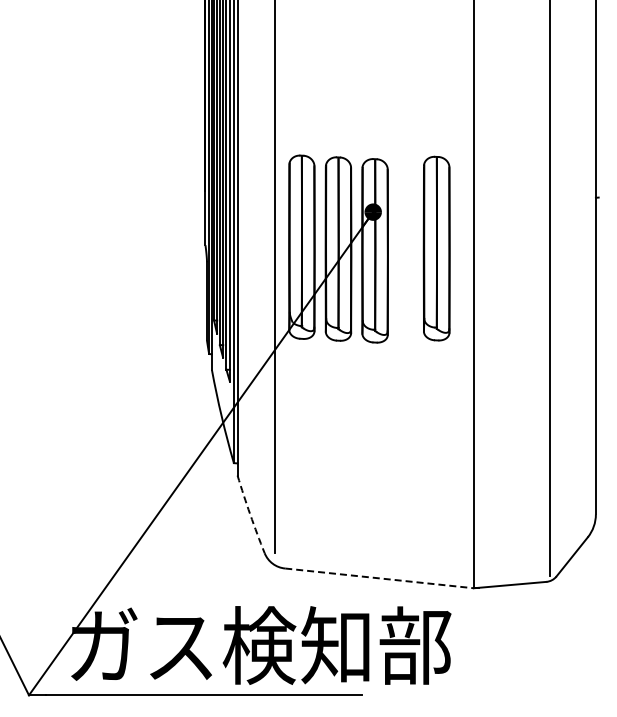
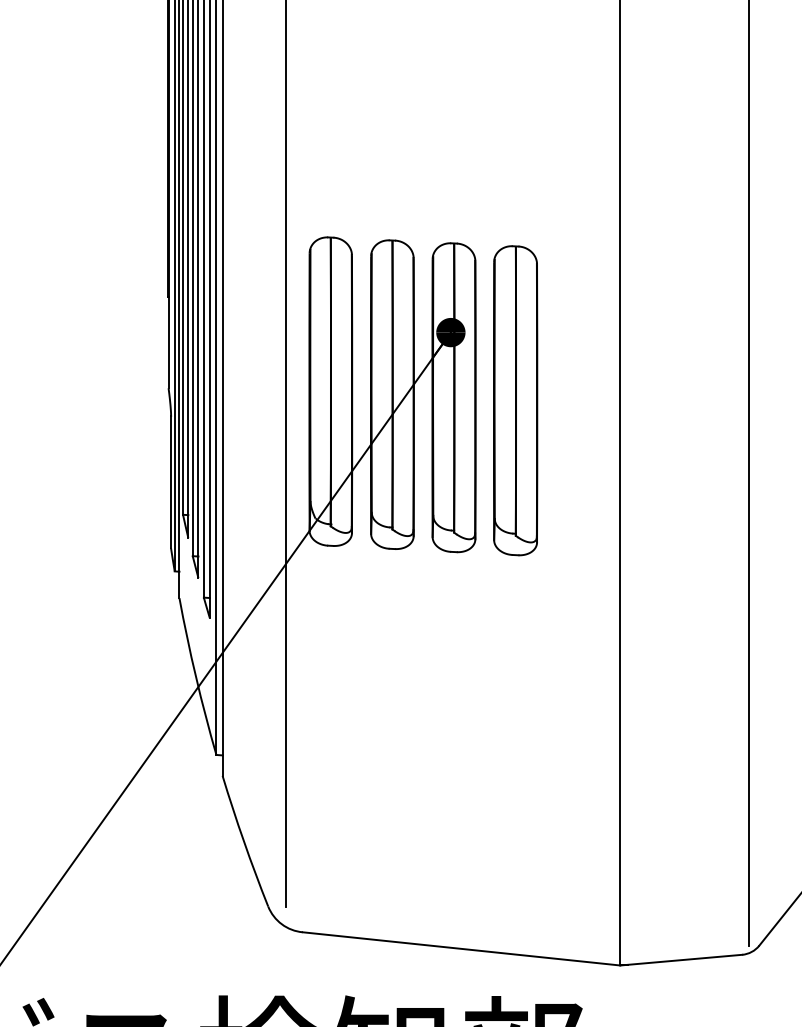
part: (436, 248) -> (515, 400), moved
arc: (250, 514) -> (244, 841), dashed -> solid
line: (379, 578) -> (461, 949), dashed -> solid

